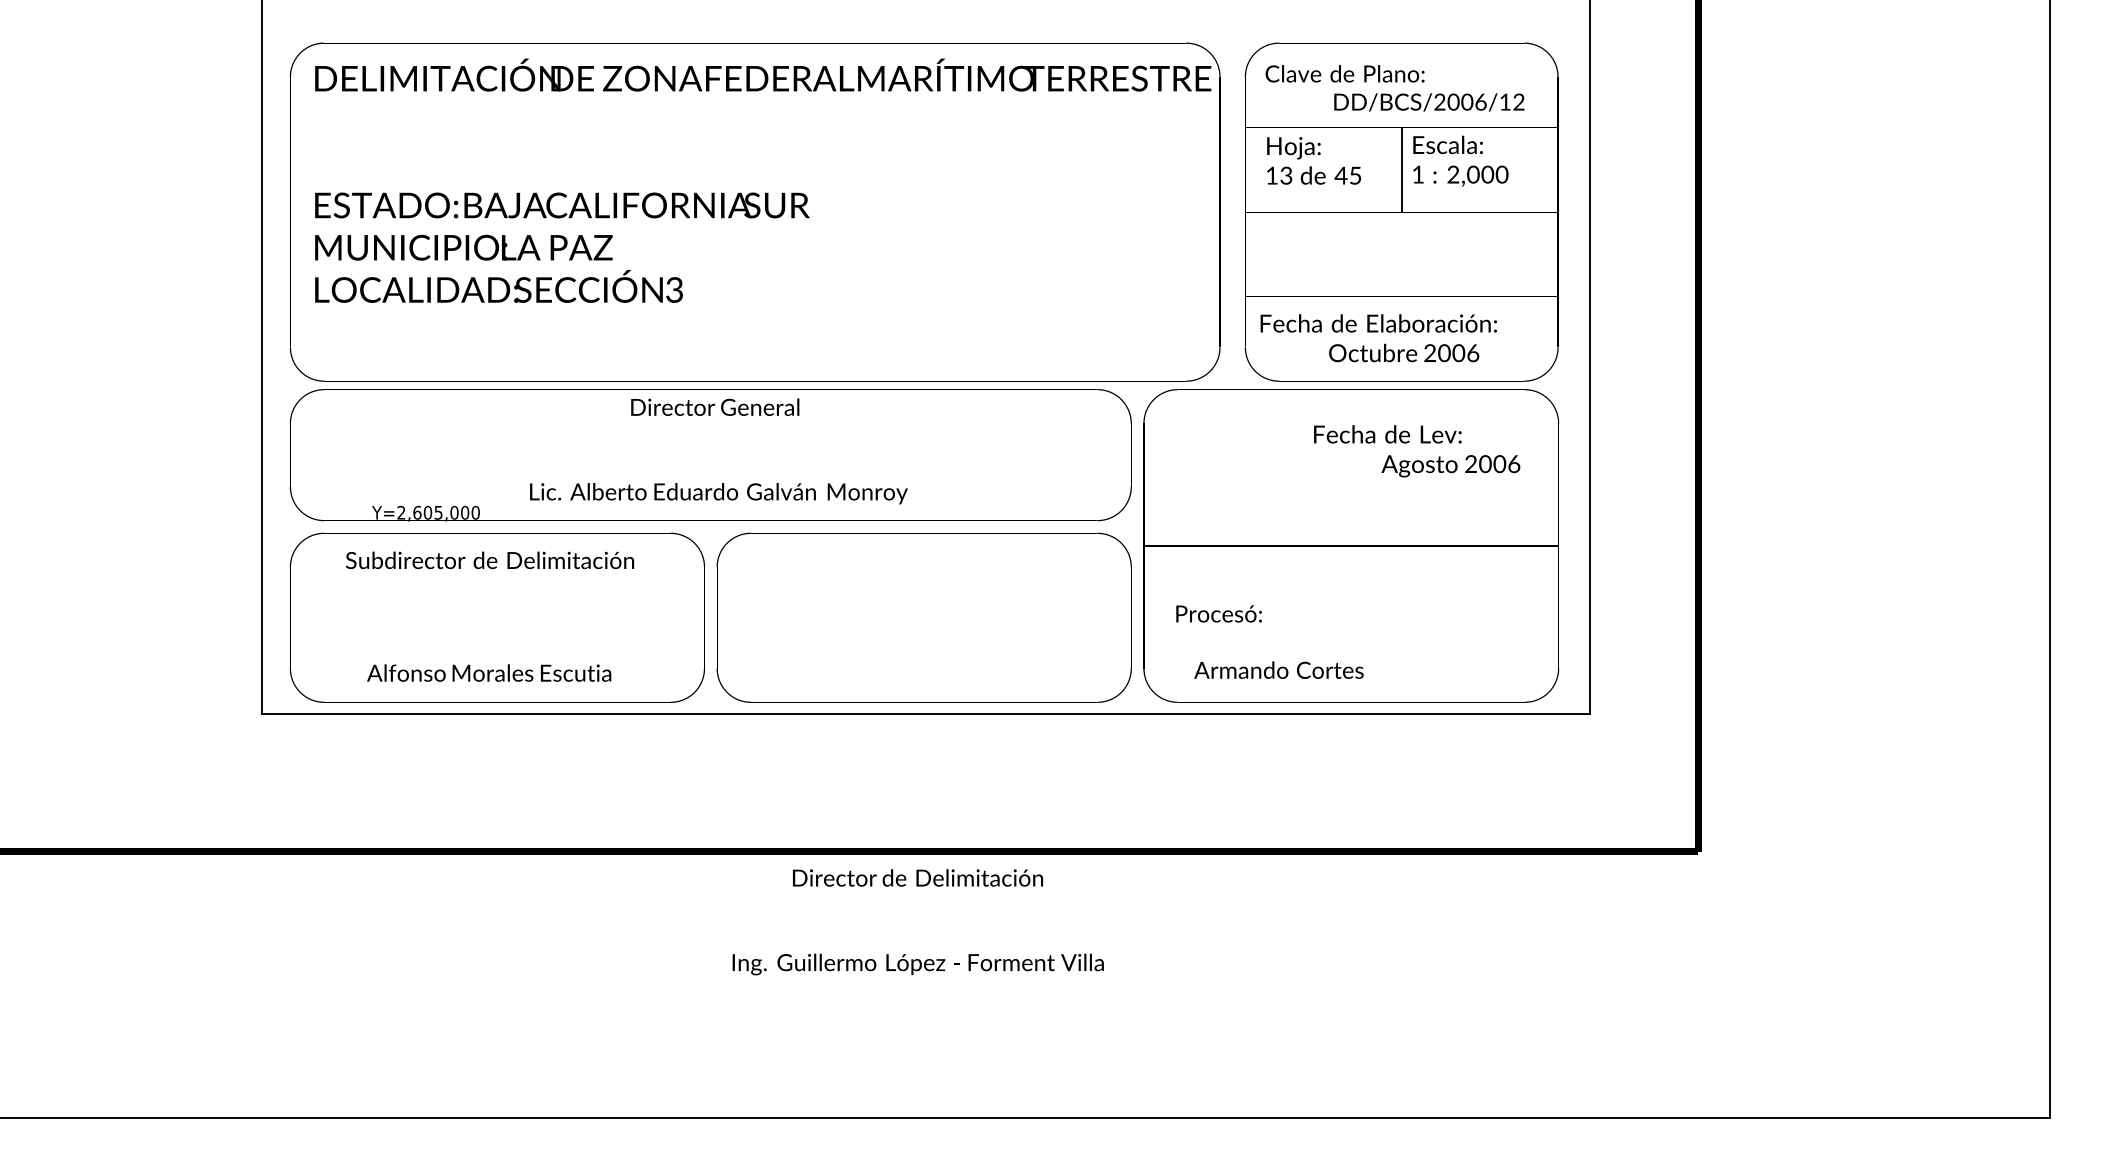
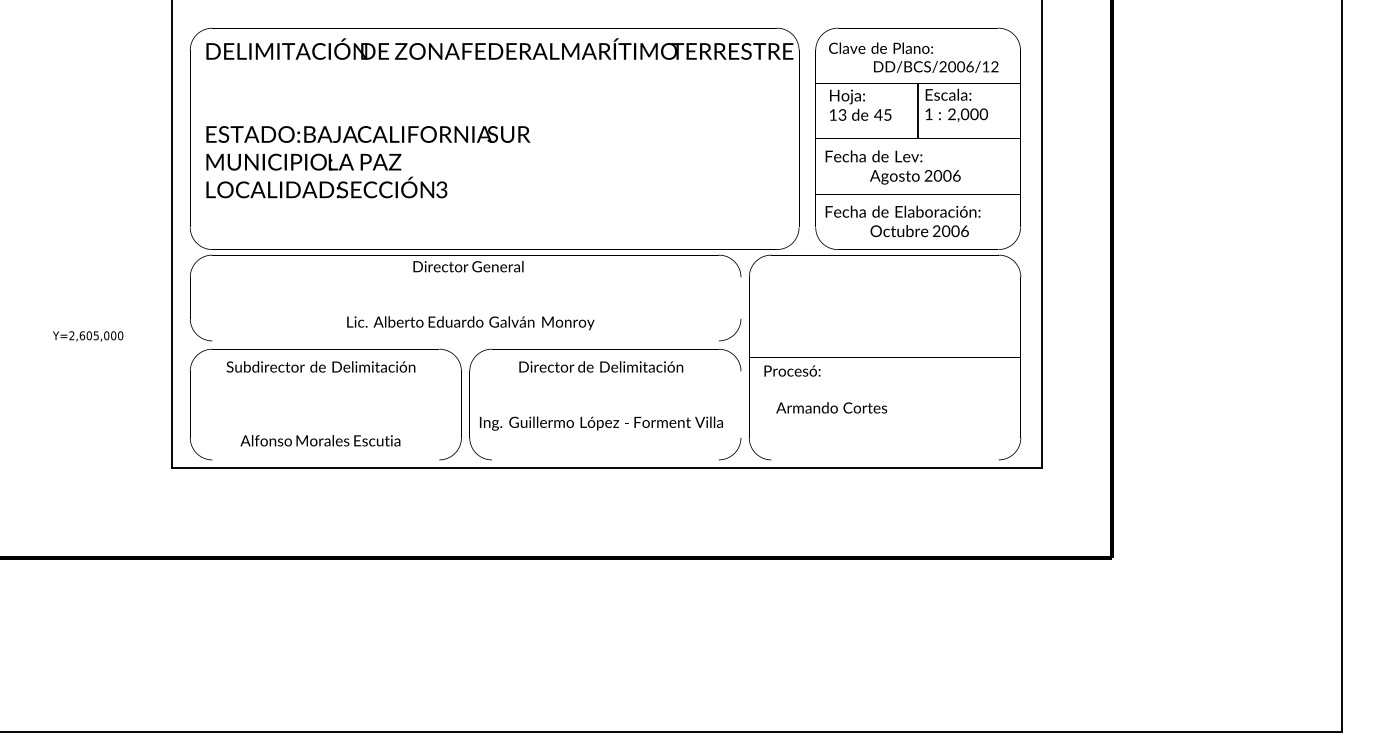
text: (1416, 451) -> (892, 167), moved
text: (426, 513) -> (88, 336), moved
text: (1269, 642) -> (825, 389), moved
text: (918, 921) -> (601, 395), moved

